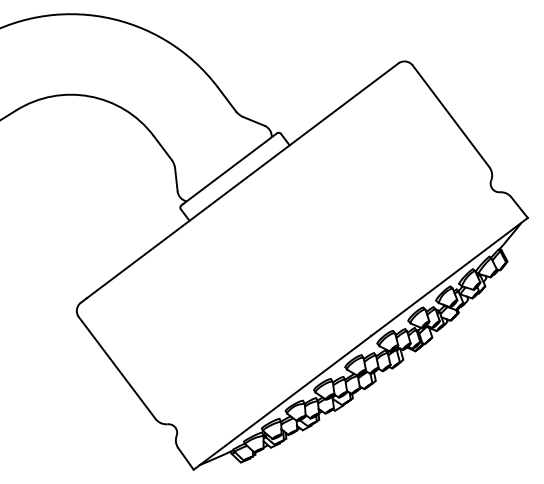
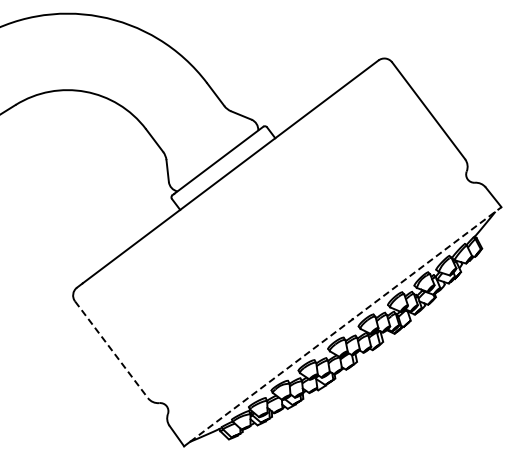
line: (363, 341) -> (345, 324), solid -> dashed
line: (117, 367) -> (111, 349), solid -> dashed

